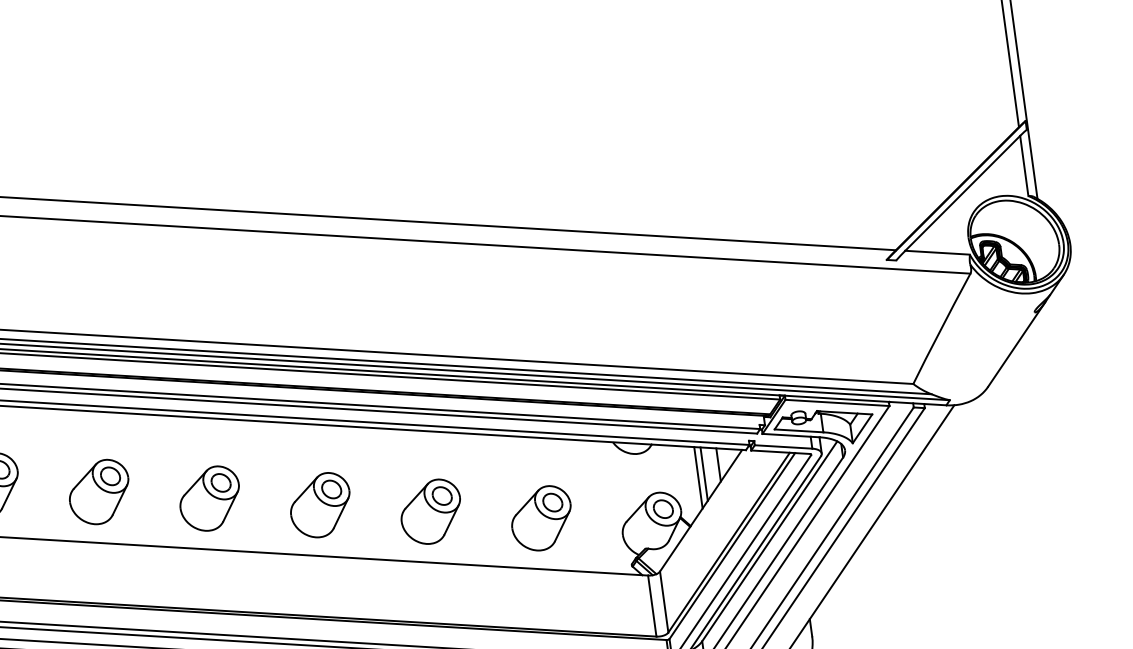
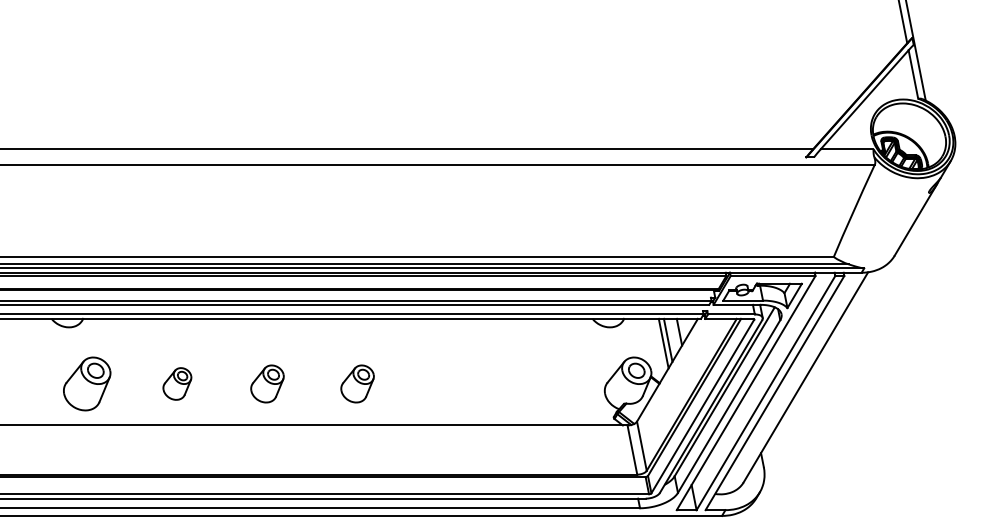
part: (99, 491) -> (177, 383), size x0.6
part: (209, 497) -> (267, 383), size x0.7
part: (319, 504) -> (357, 383), size x0.7
part: (430, 510) -> (447, 383), removed
part: (540, 517) -> (537, 383), removed

